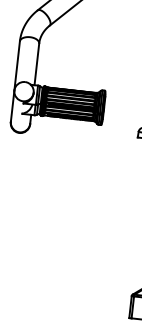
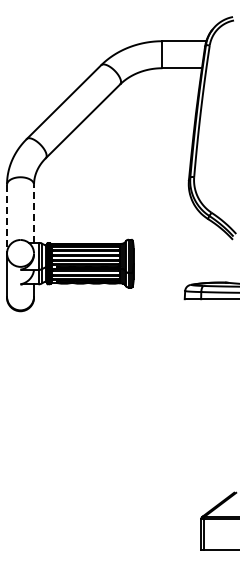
line: (37, 64) -> (34, 213), solid -> dashed
line: (17, 66) -> (7, 219), solid -> dashed

